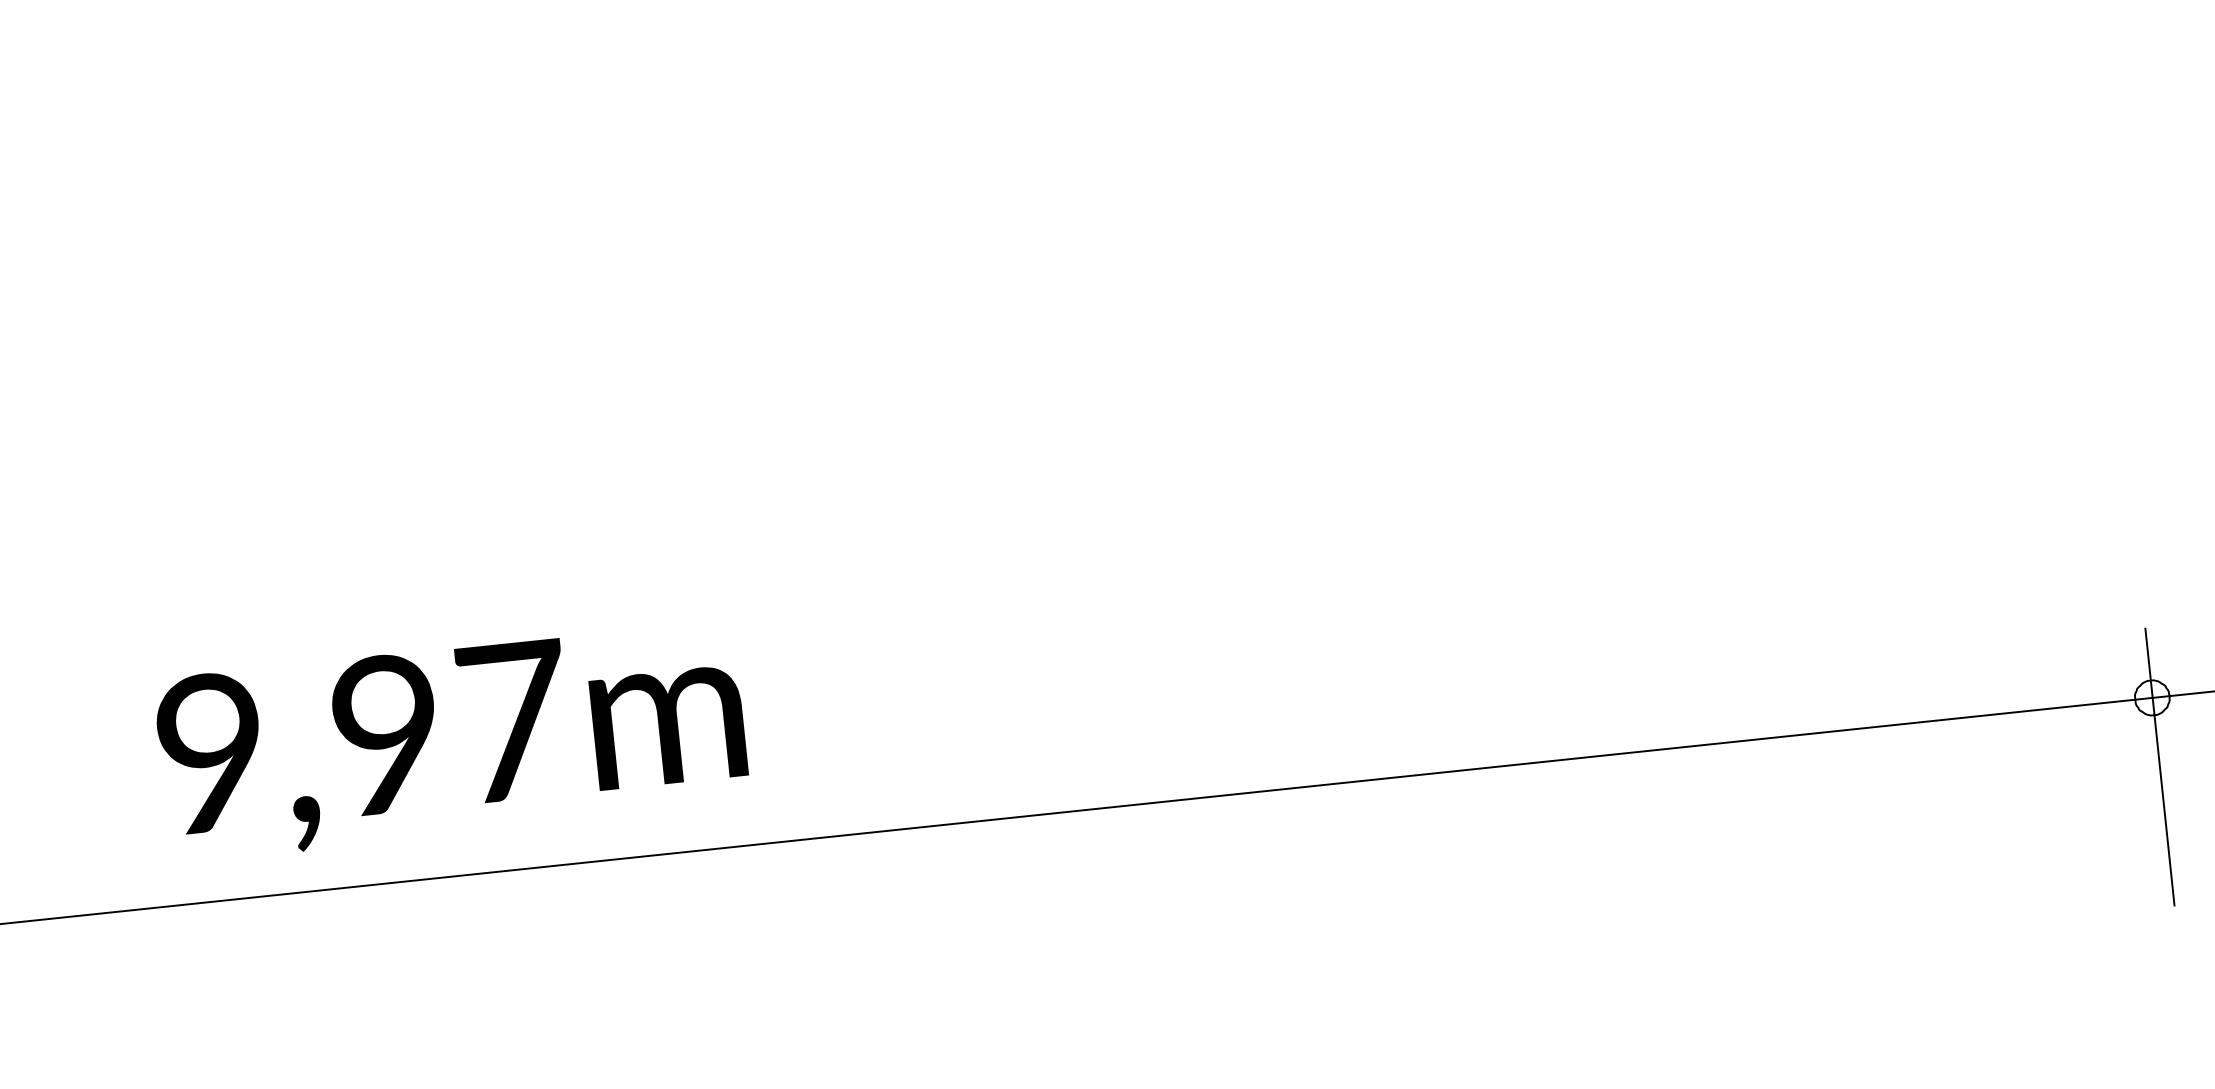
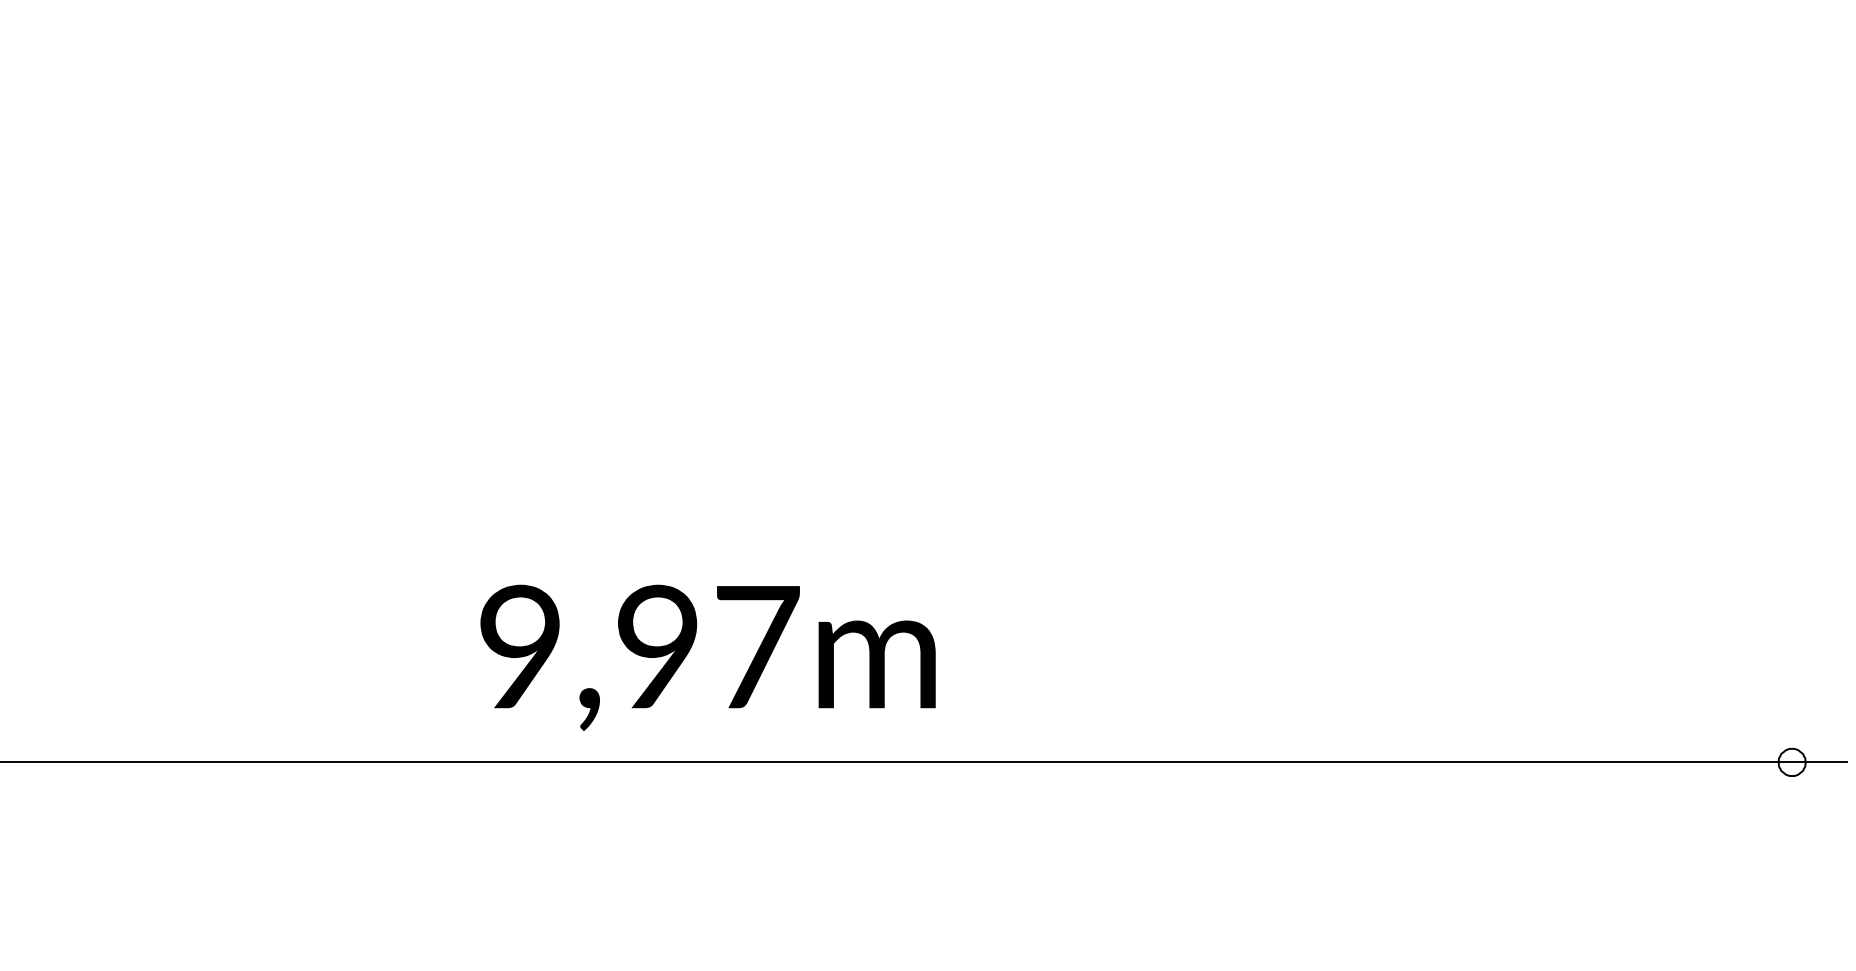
text: (451, 741) -> (707, 657), moved
line: (2160, 766) -> (1792, 816), removed

